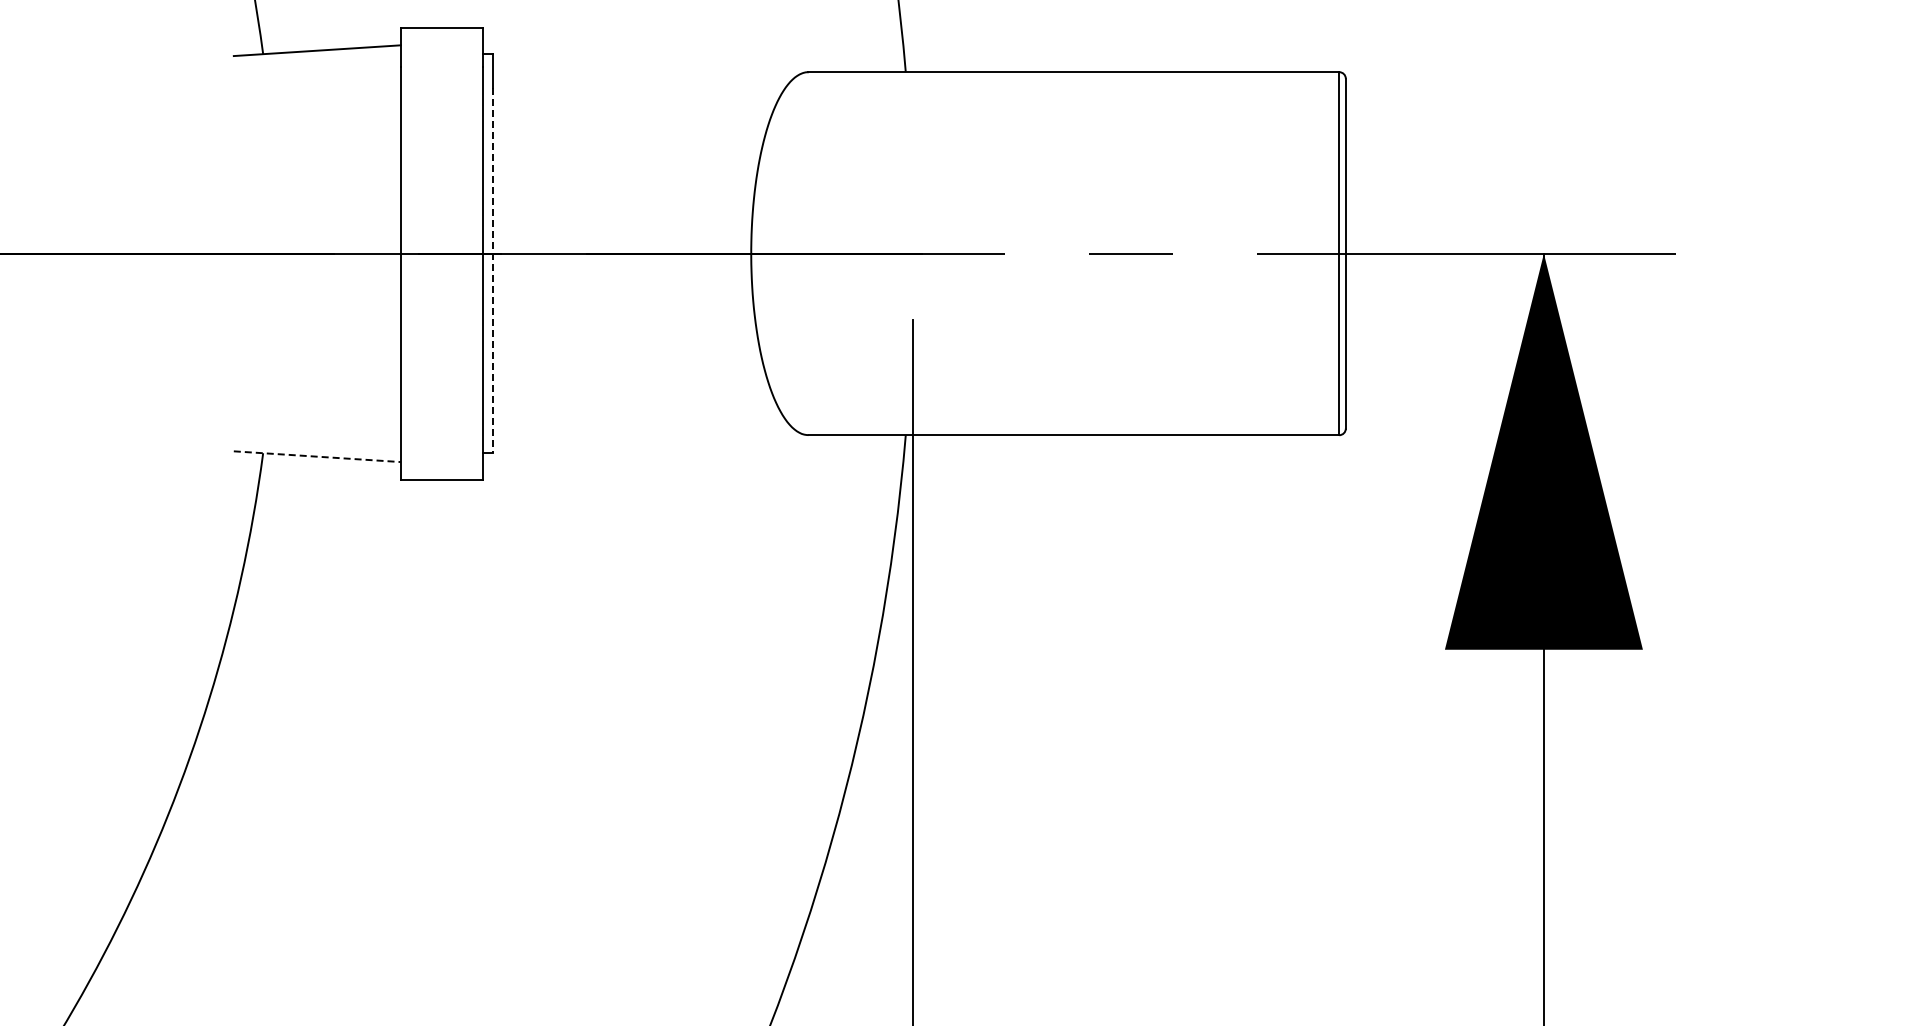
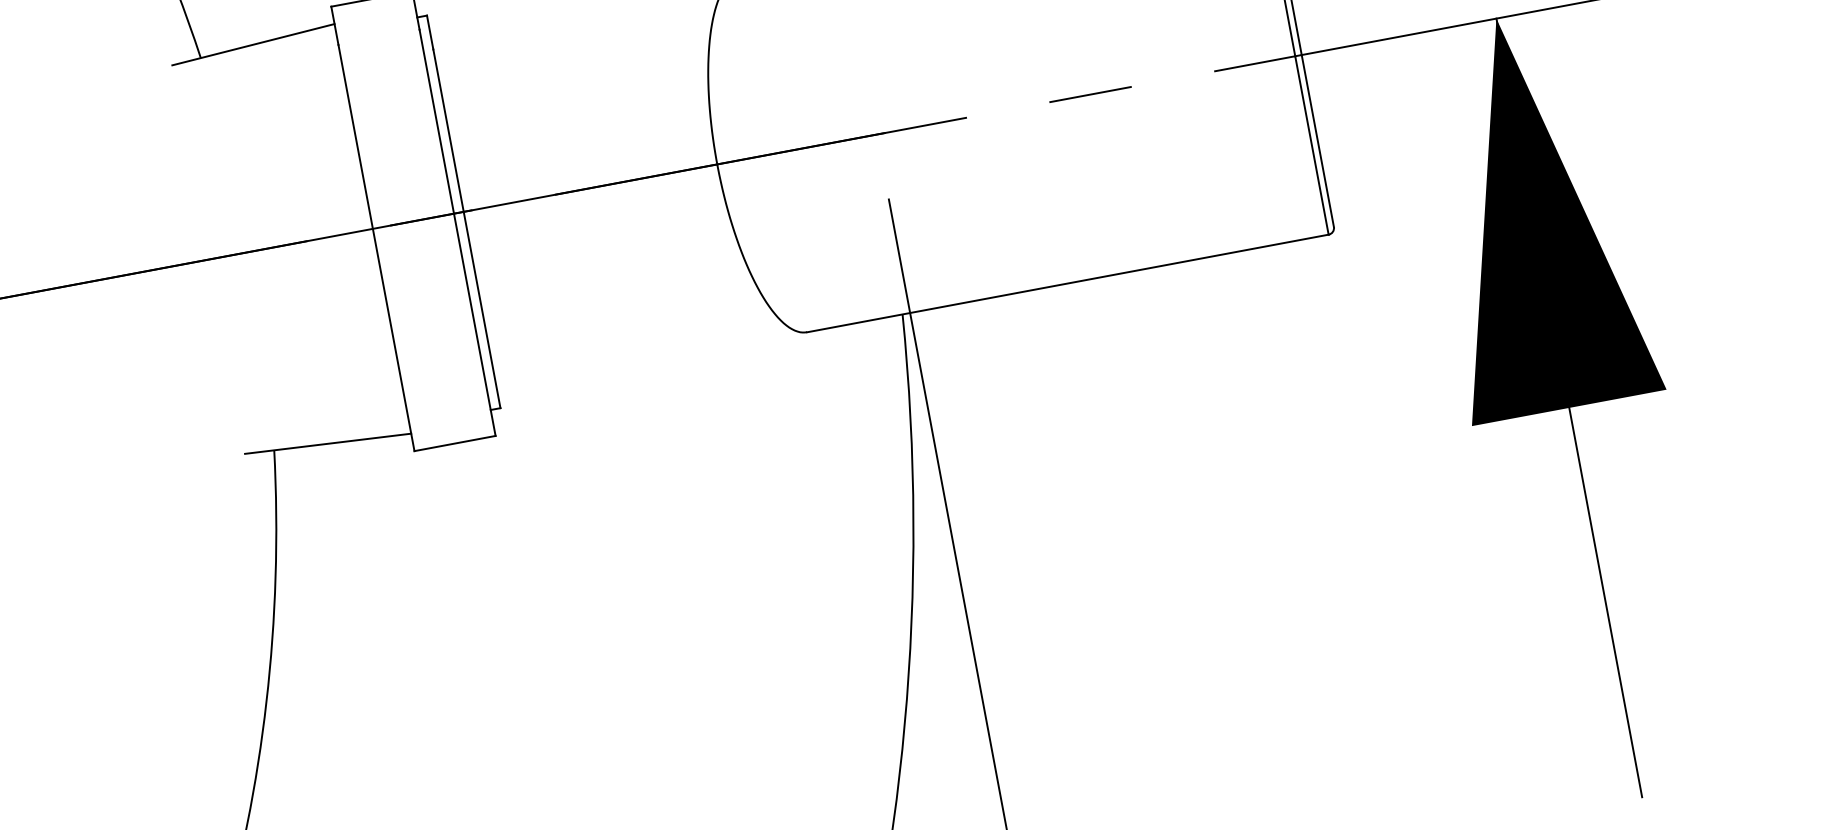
line: (493, 271) -> (467, 229), dashed -> solid
line: (317, 456) -> (328, 443), dashed -> solid

